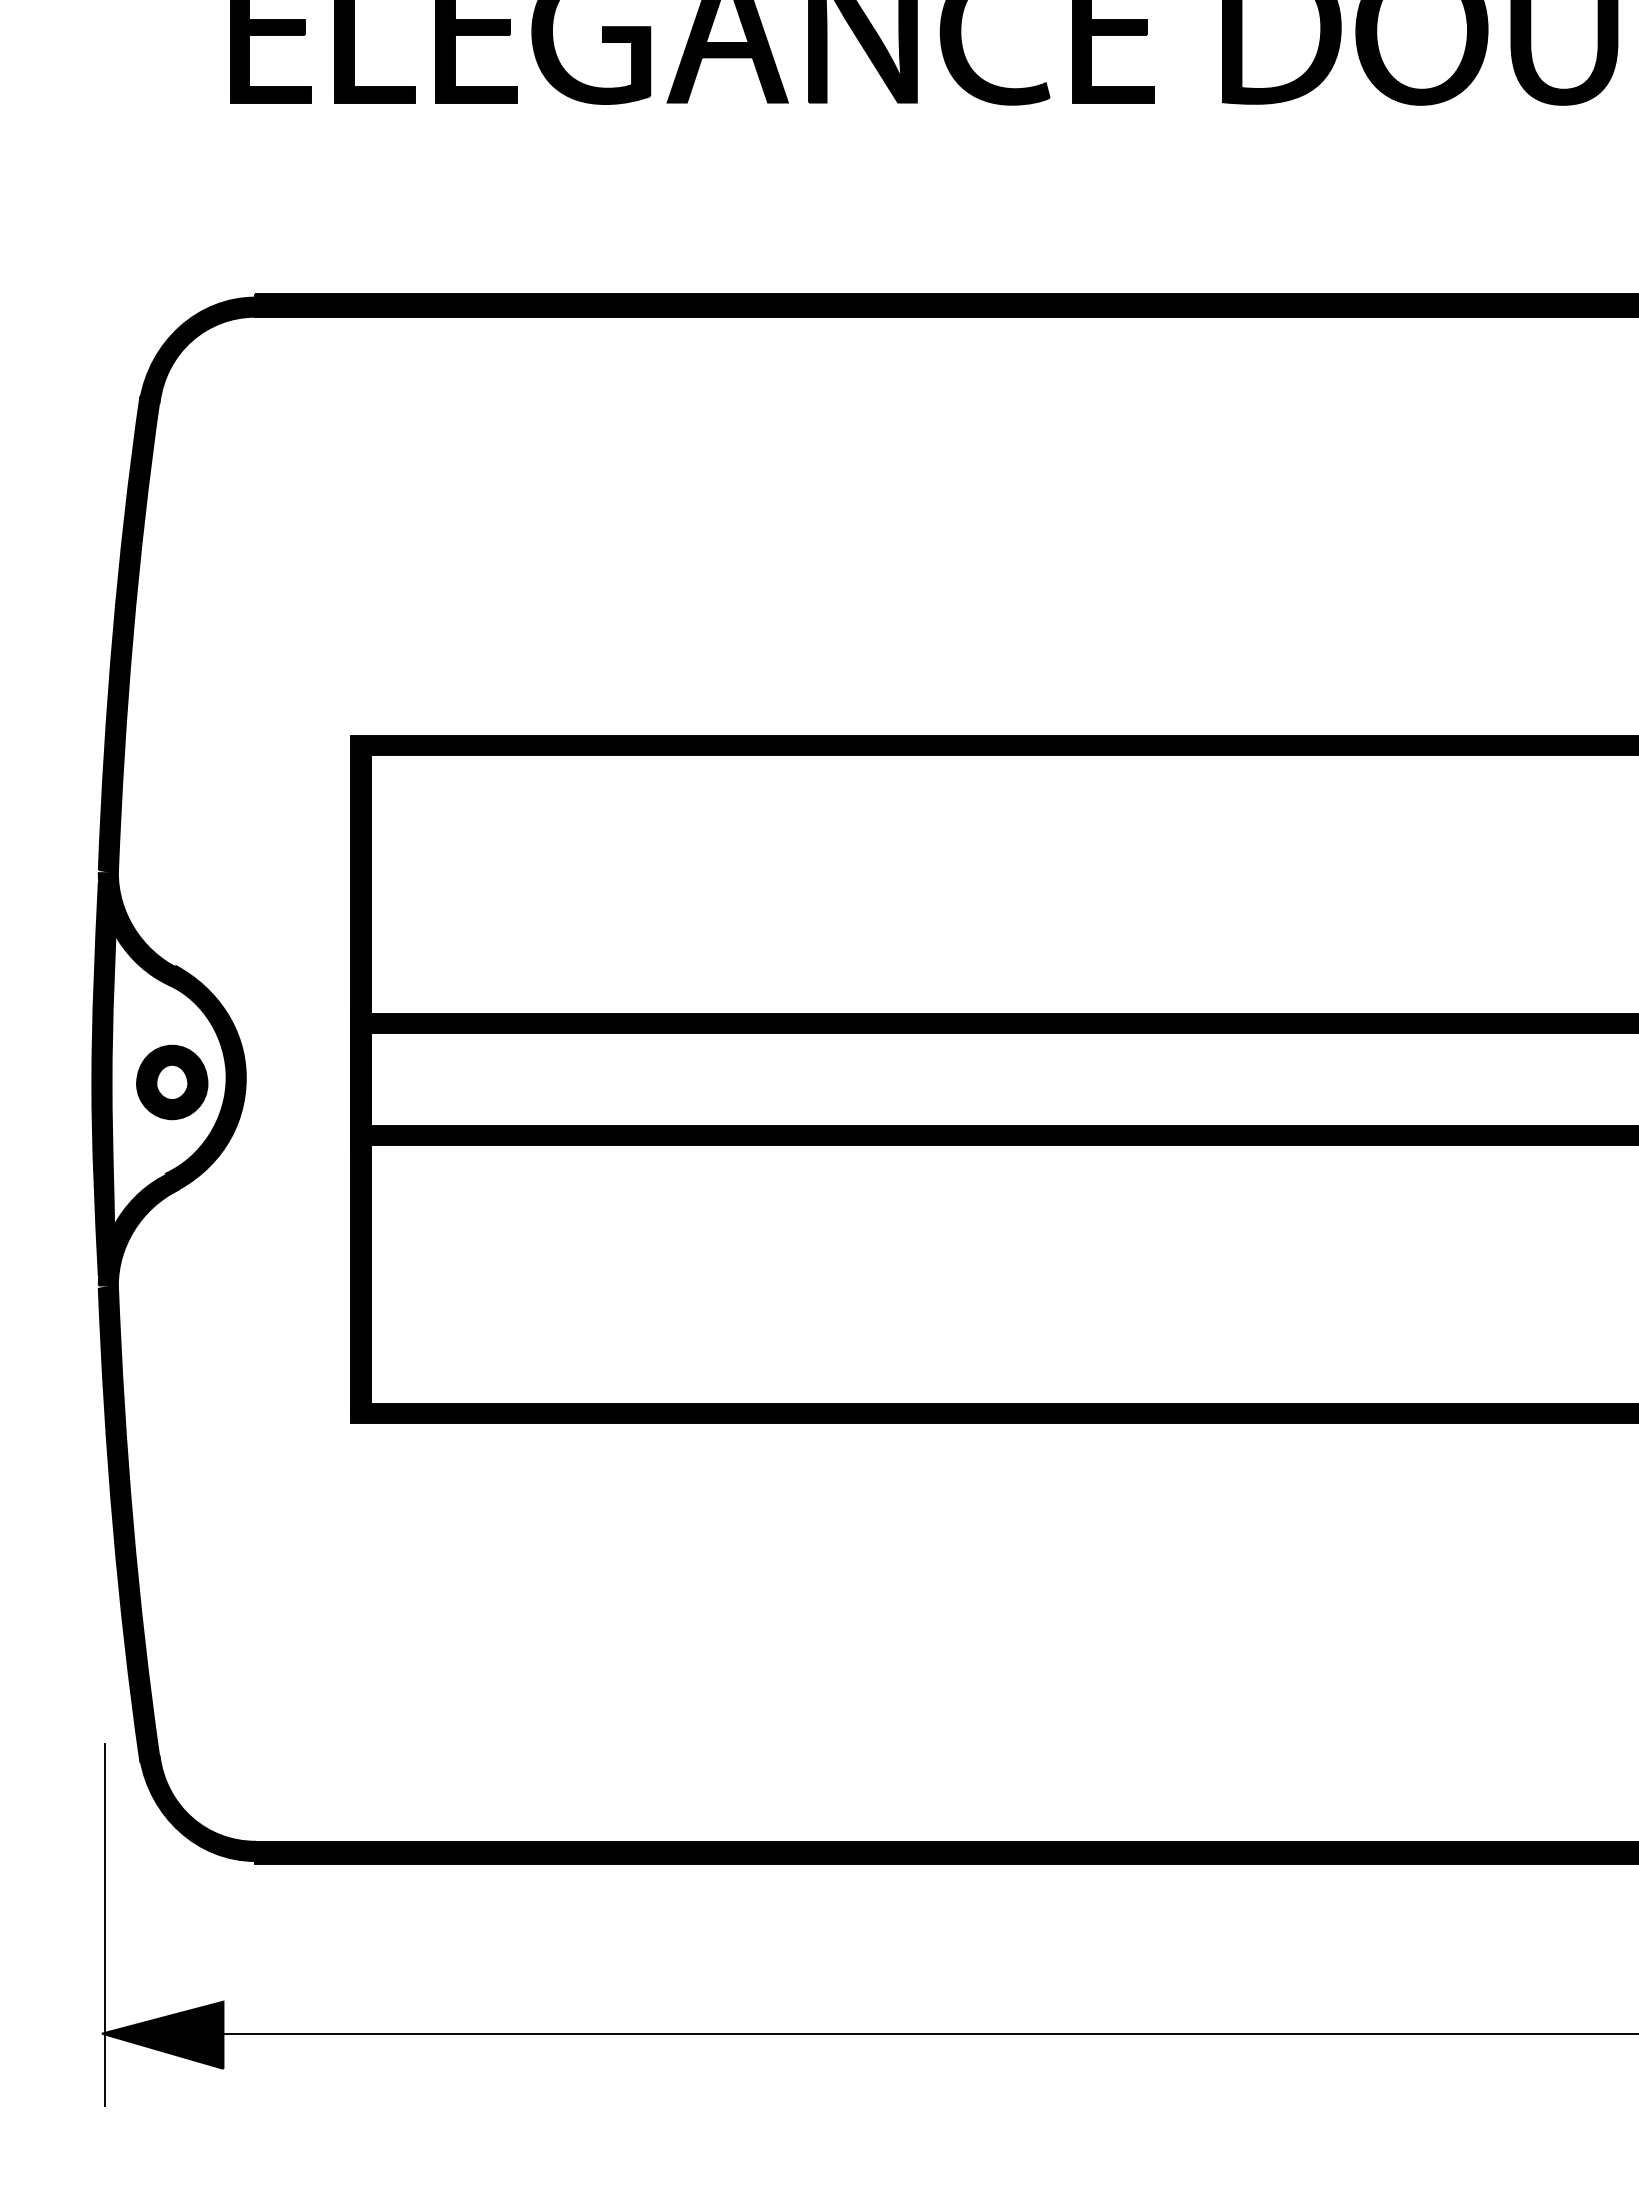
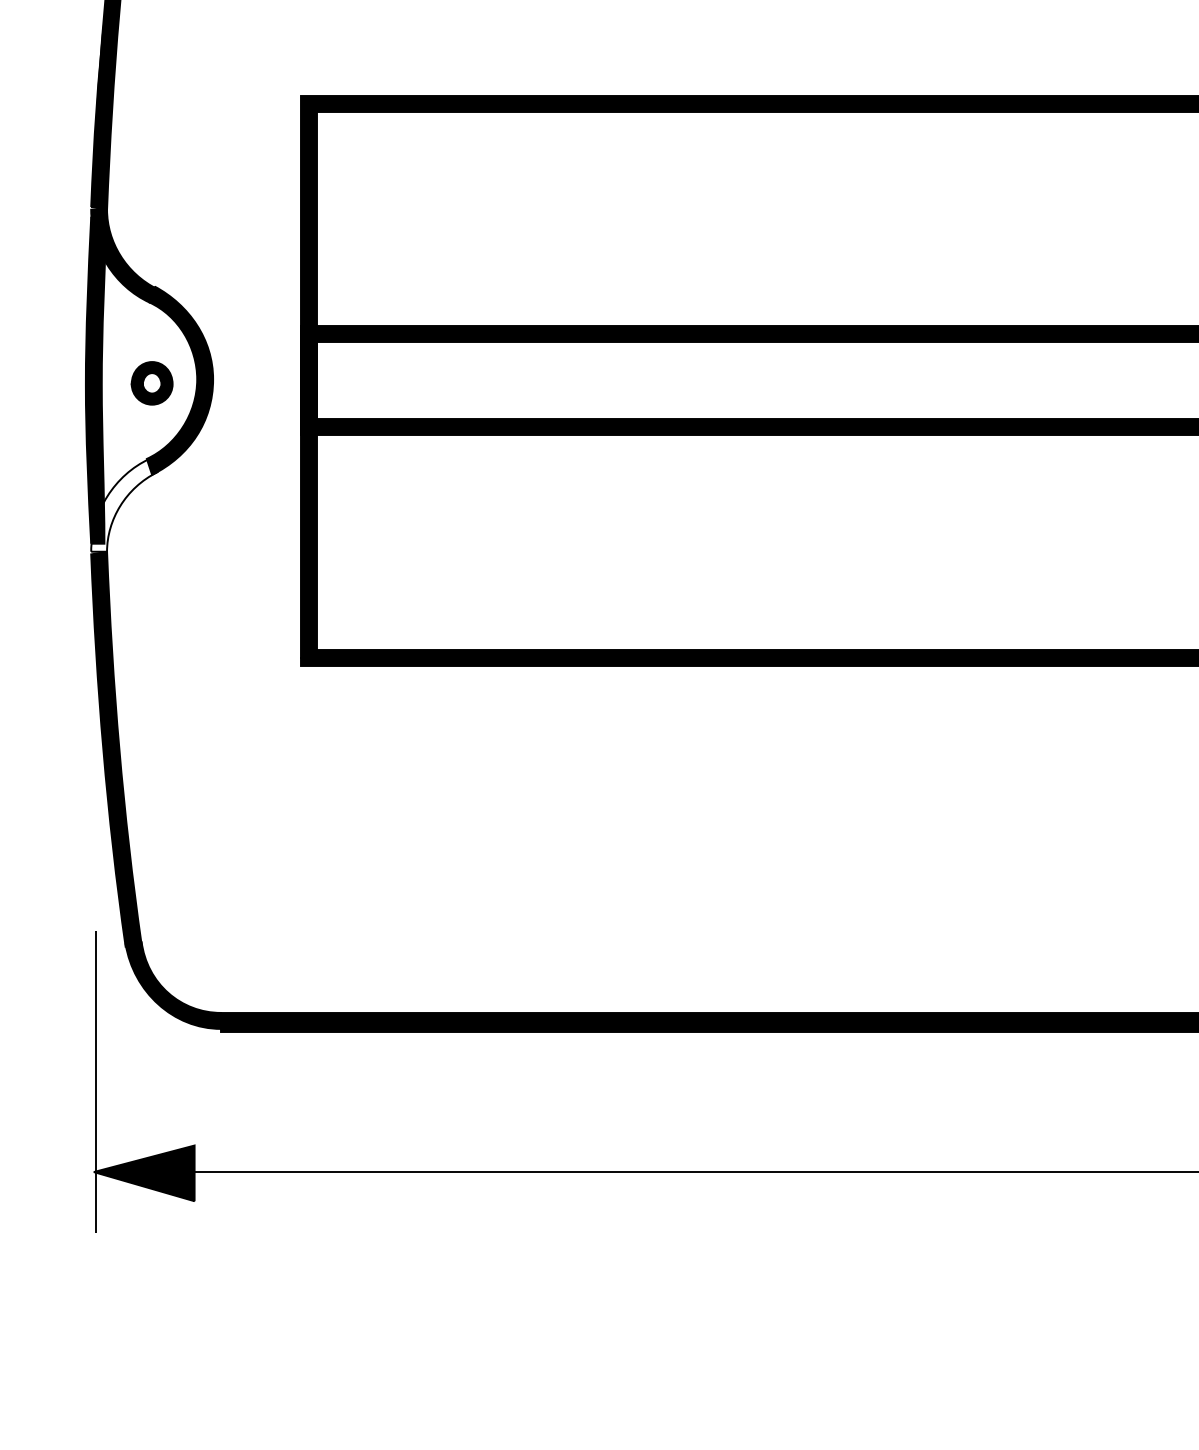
part: (172, 1082) -> (152, 383), size x0.7
fill: (138, 1229) -> (124, 505), removed

